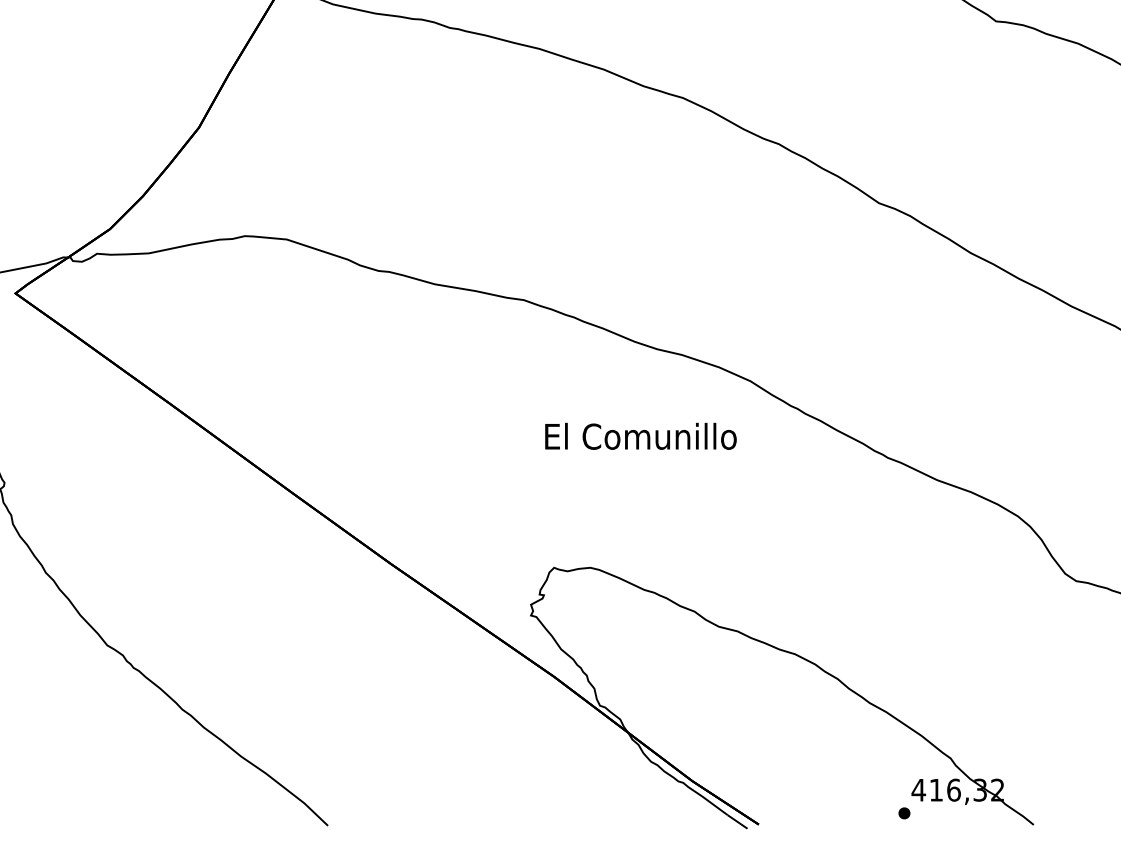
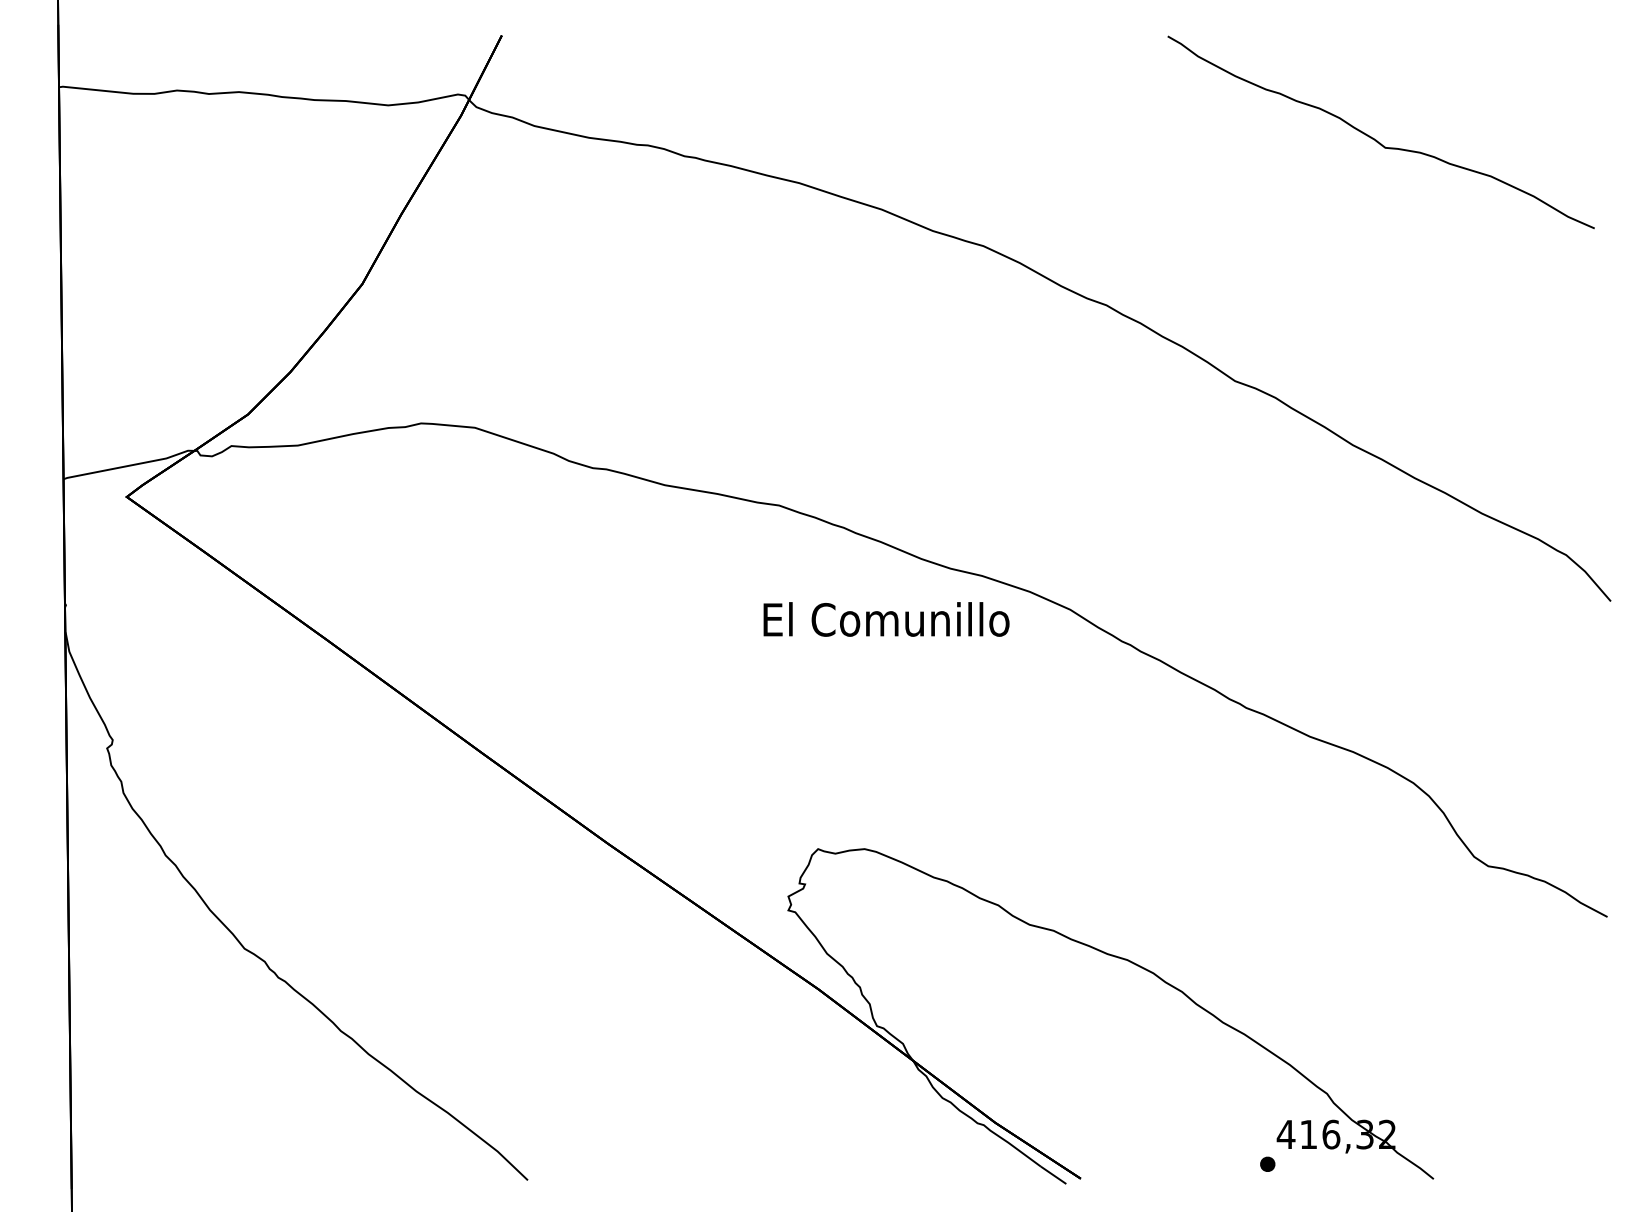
text: (640, 436) -> (886, 619), moved

